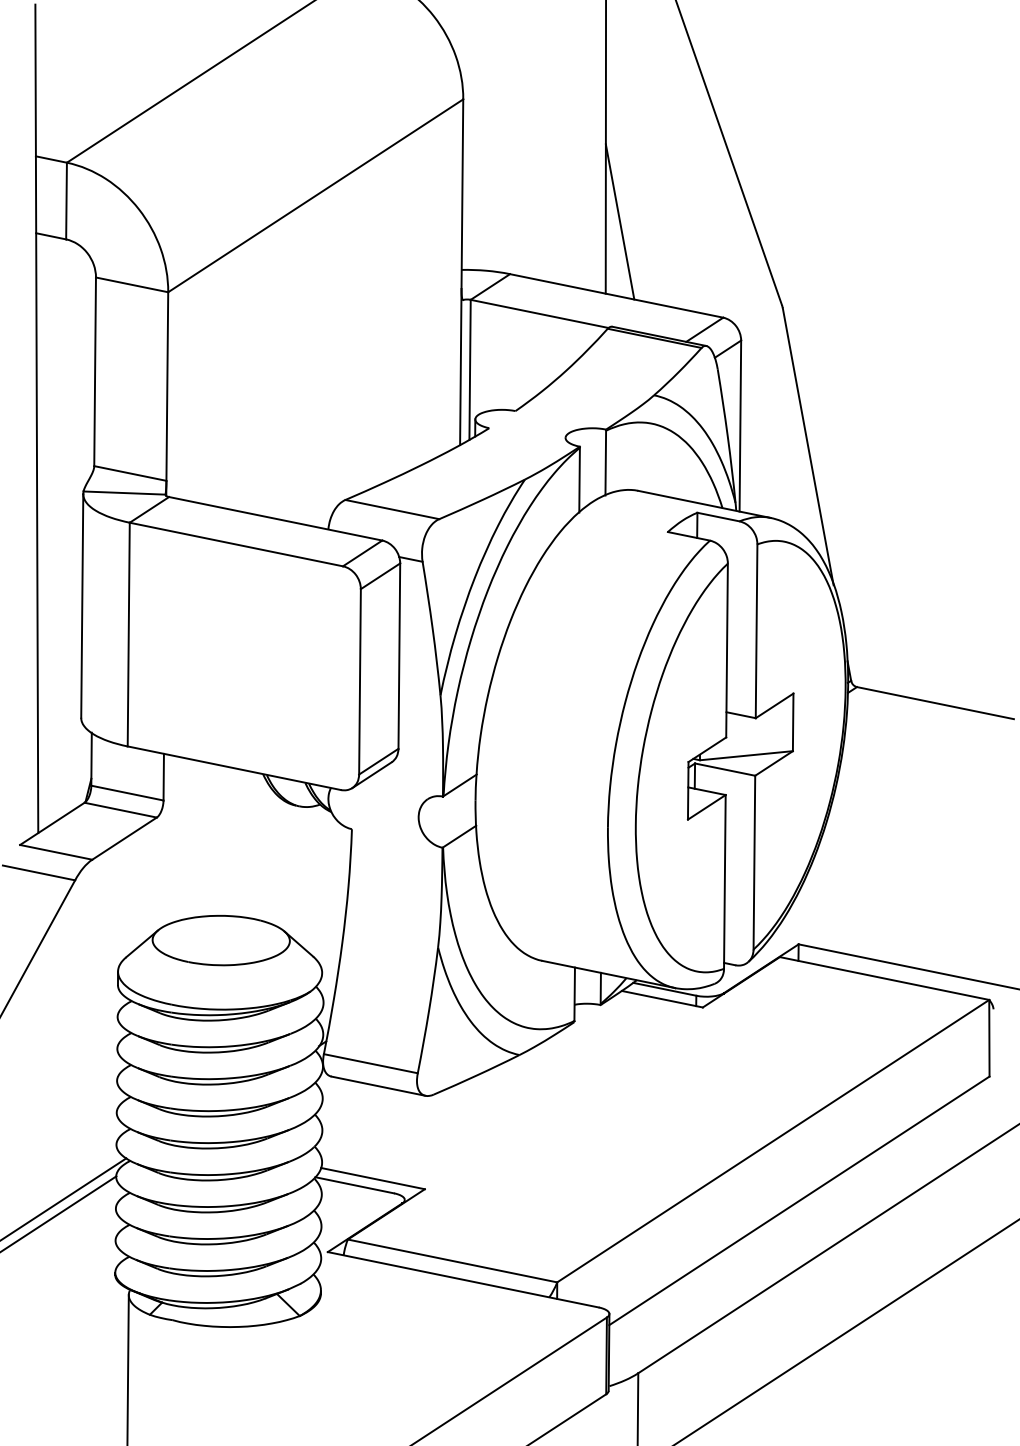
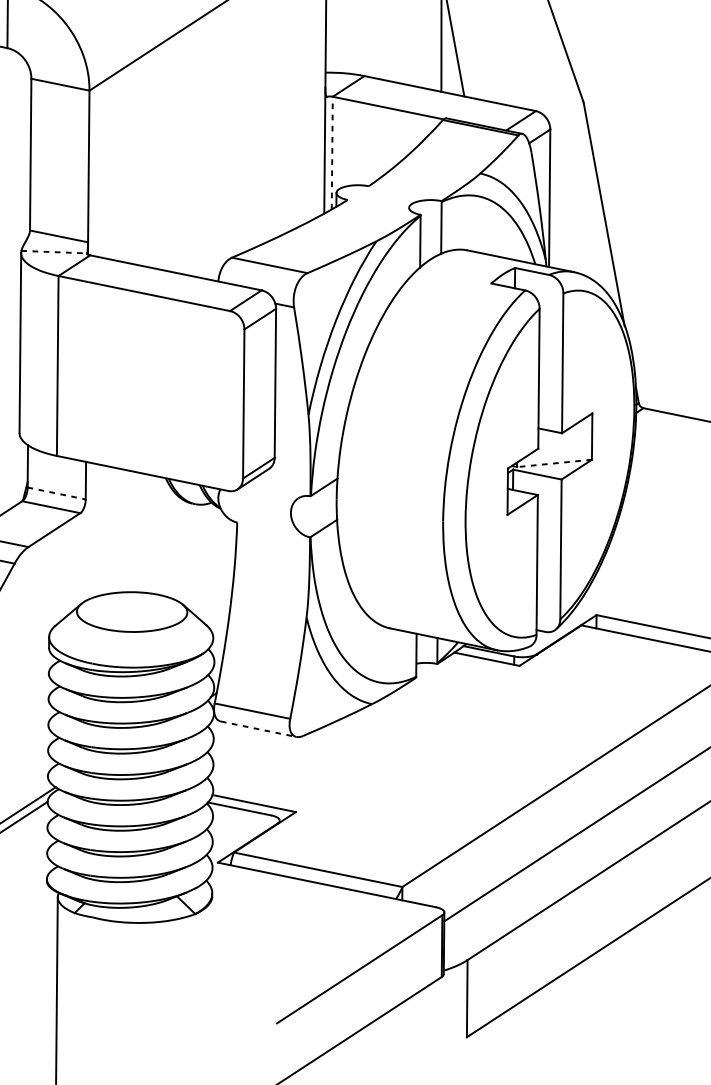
line: (470, 369) -> (332, 152), solid -> dashed
line: (125, 493) -> (55, 252), solid -> dashed
line: (746, 755) -> (554, 463), solid -> dashed
line: (127, 793) -> (56, 493), solid -> dashed
line: (378, 1086) -> (258, 729), solid -> dashed

